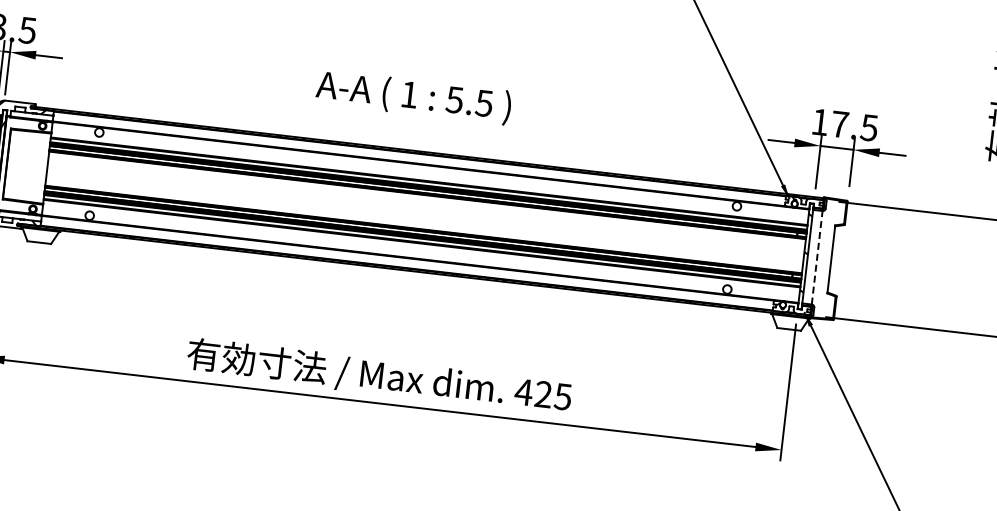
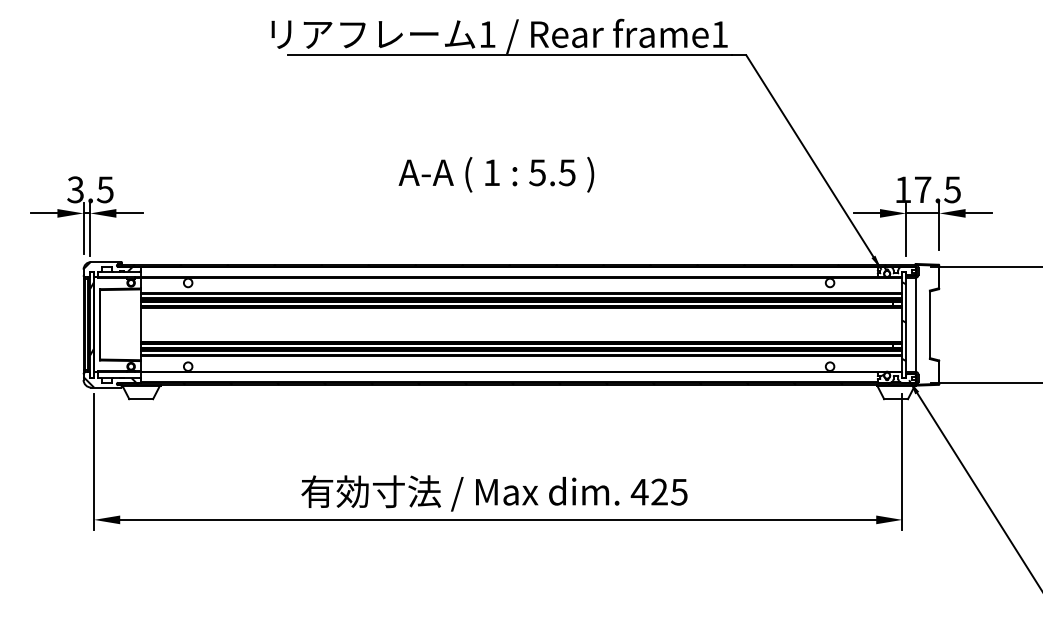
text: (413, 97) -> (496, 174), moved
line: (817, 257) -> (915, 324), dashed -> solid

